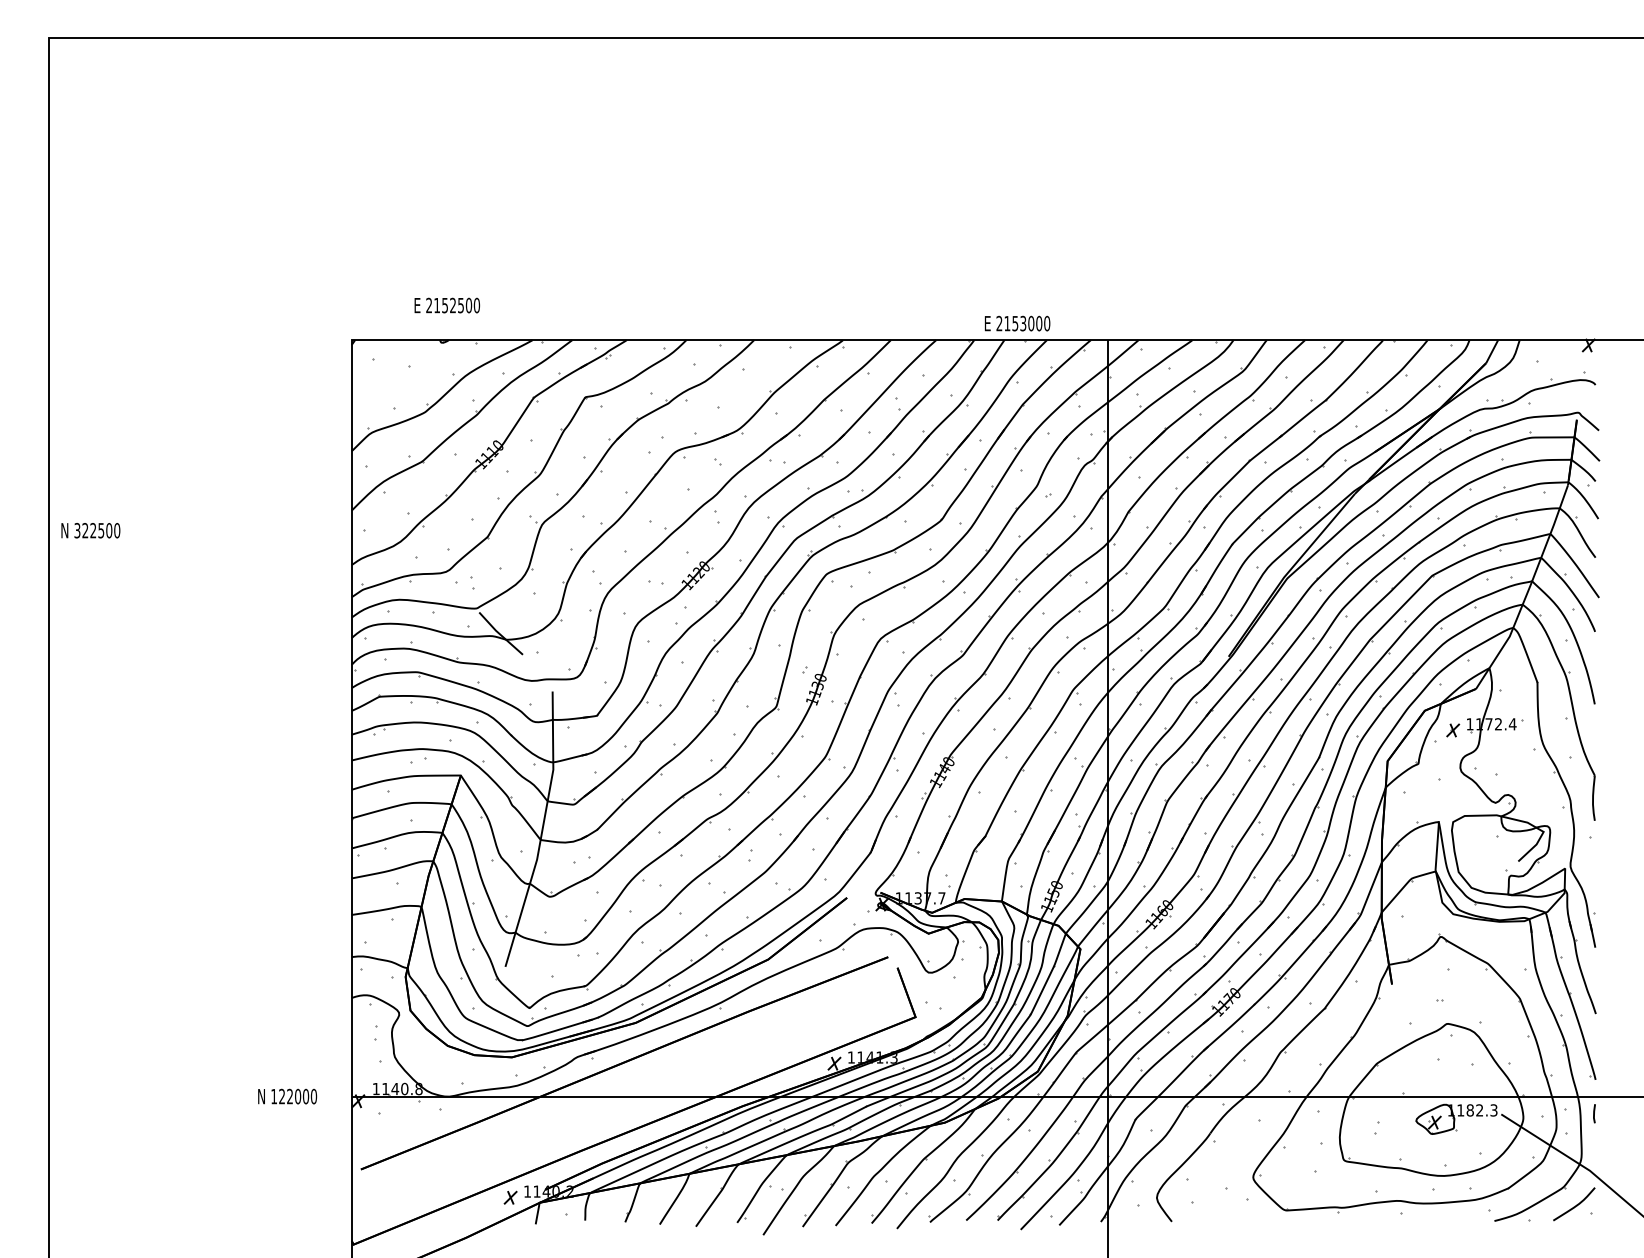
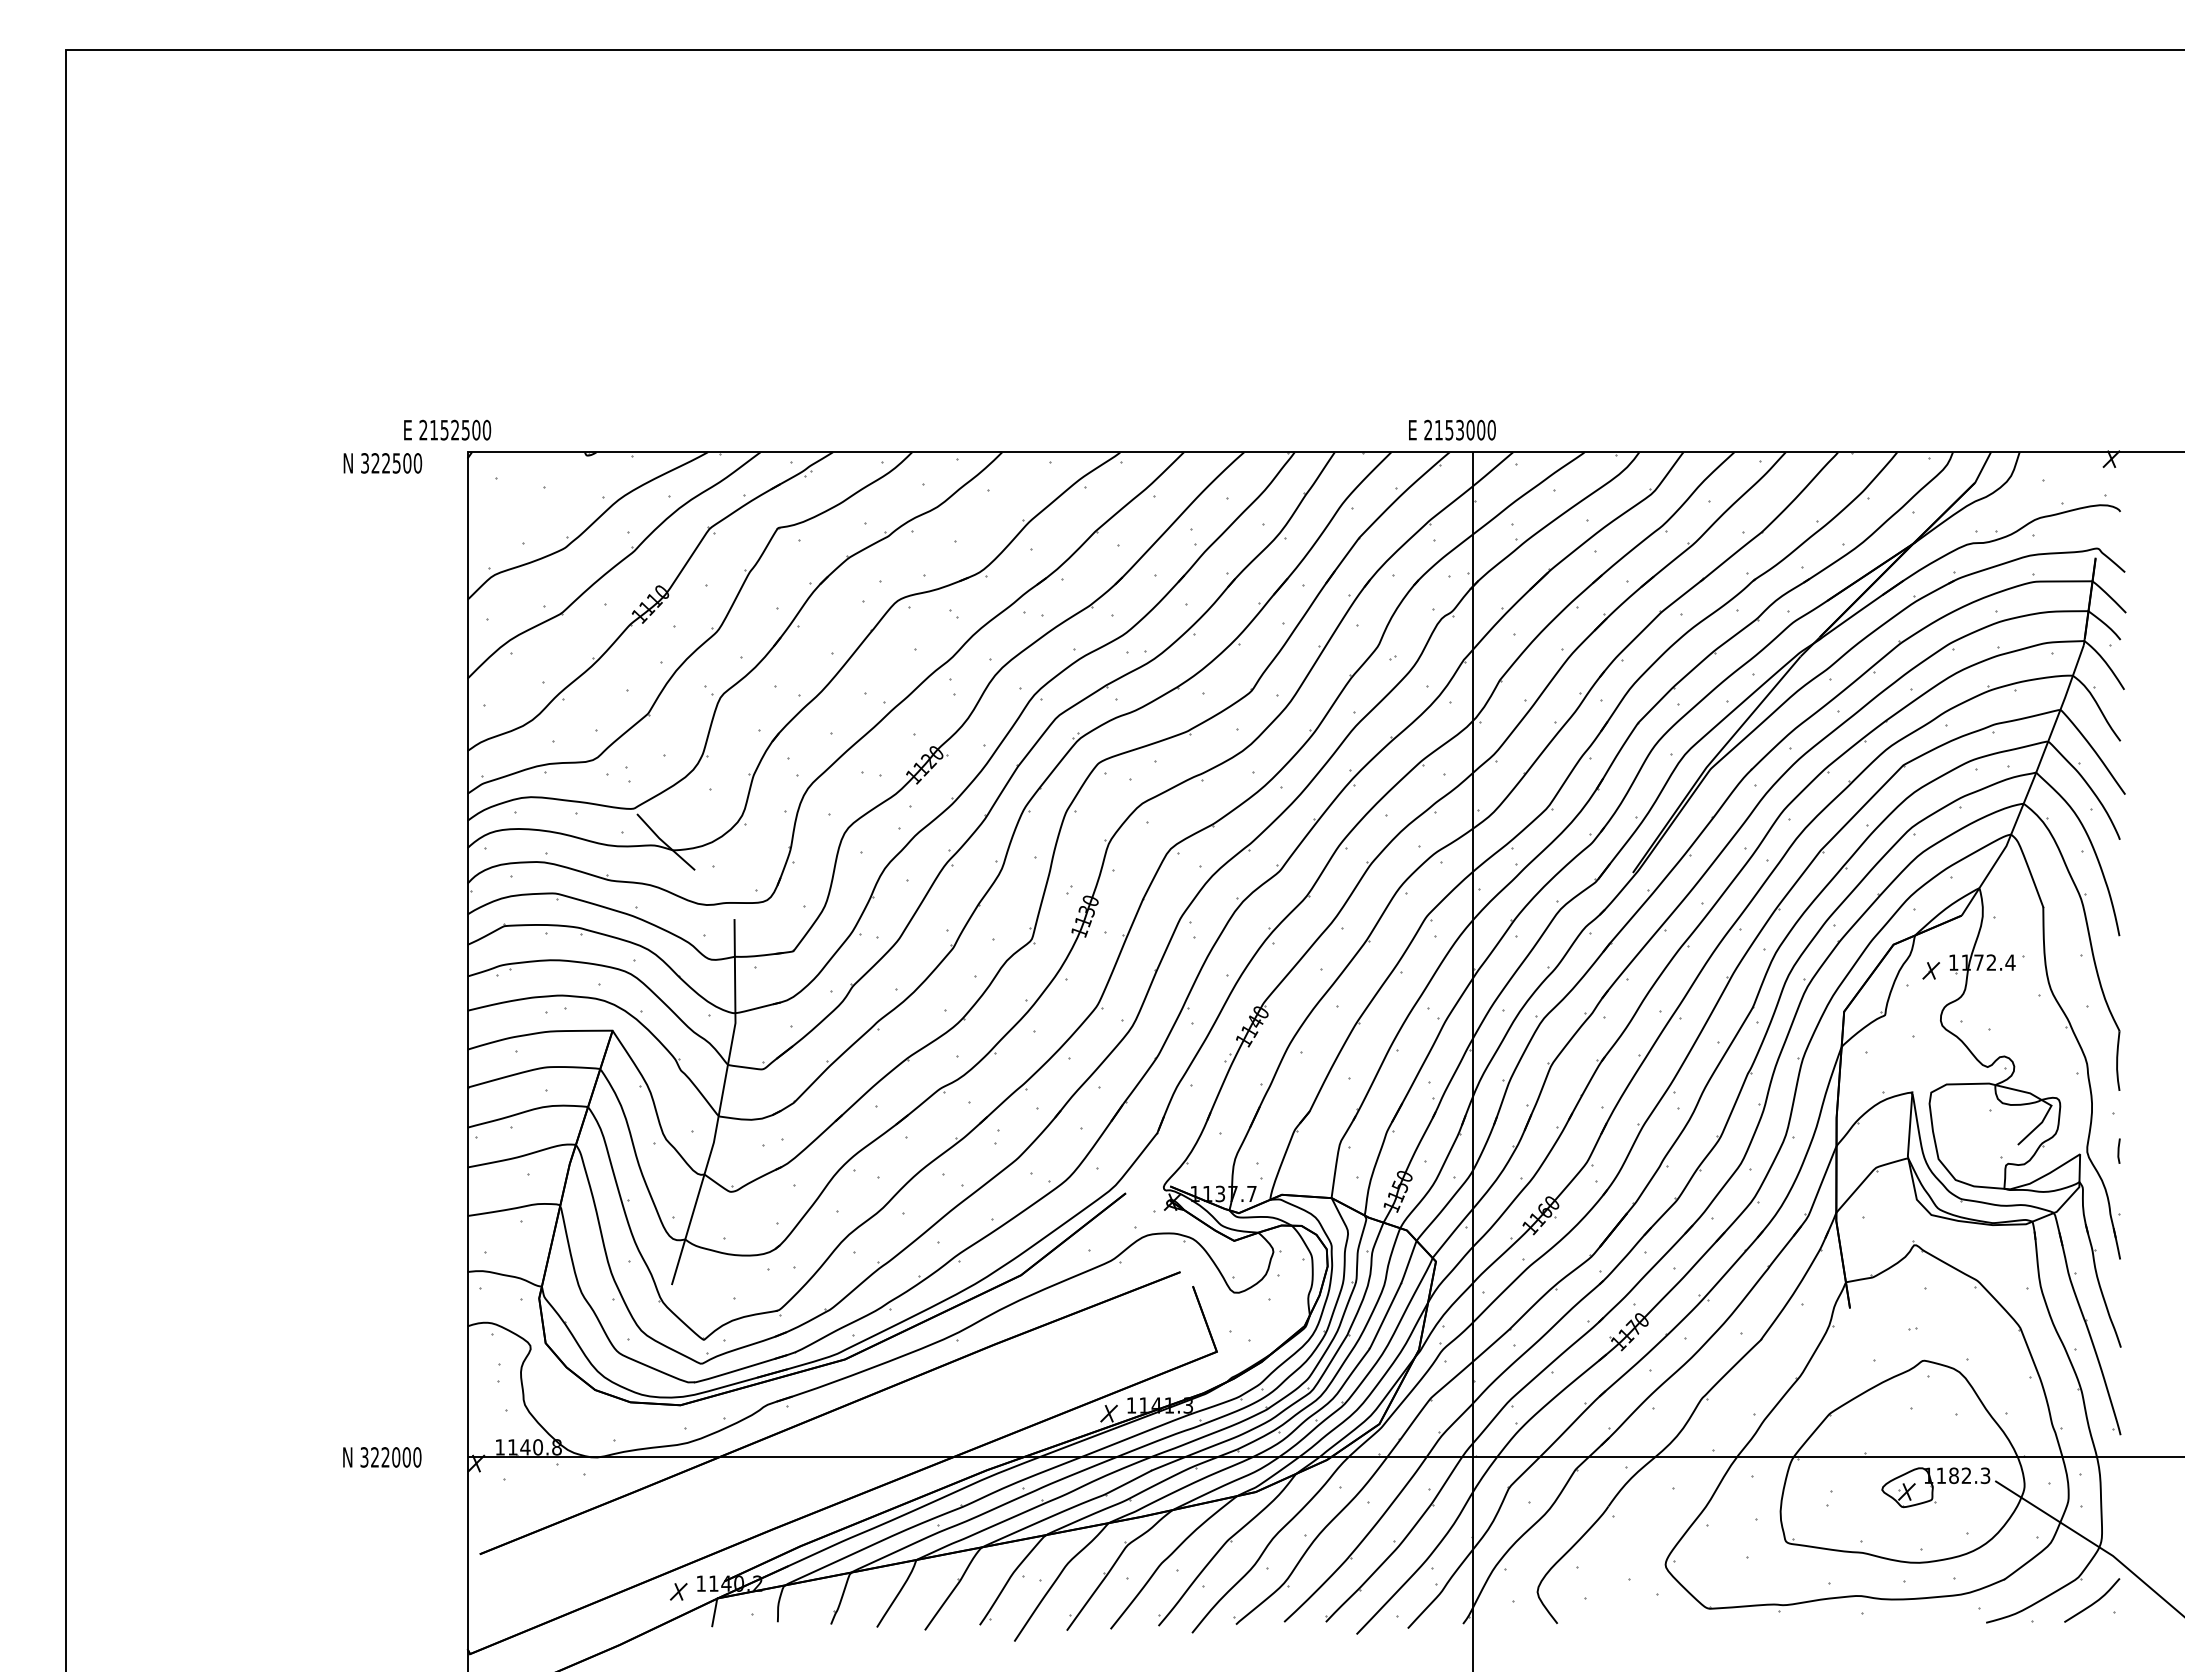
text: (447, 305) -> (447, 429), moved
text: (1017, 323) -> (1452, 429), moved
text: (90, 530) -> (382, 463), moved
text: (274, 1096) -> (364, 1457), 122000 -> 322000
line: (1594, 1113) -> (2118, 1150), moved

